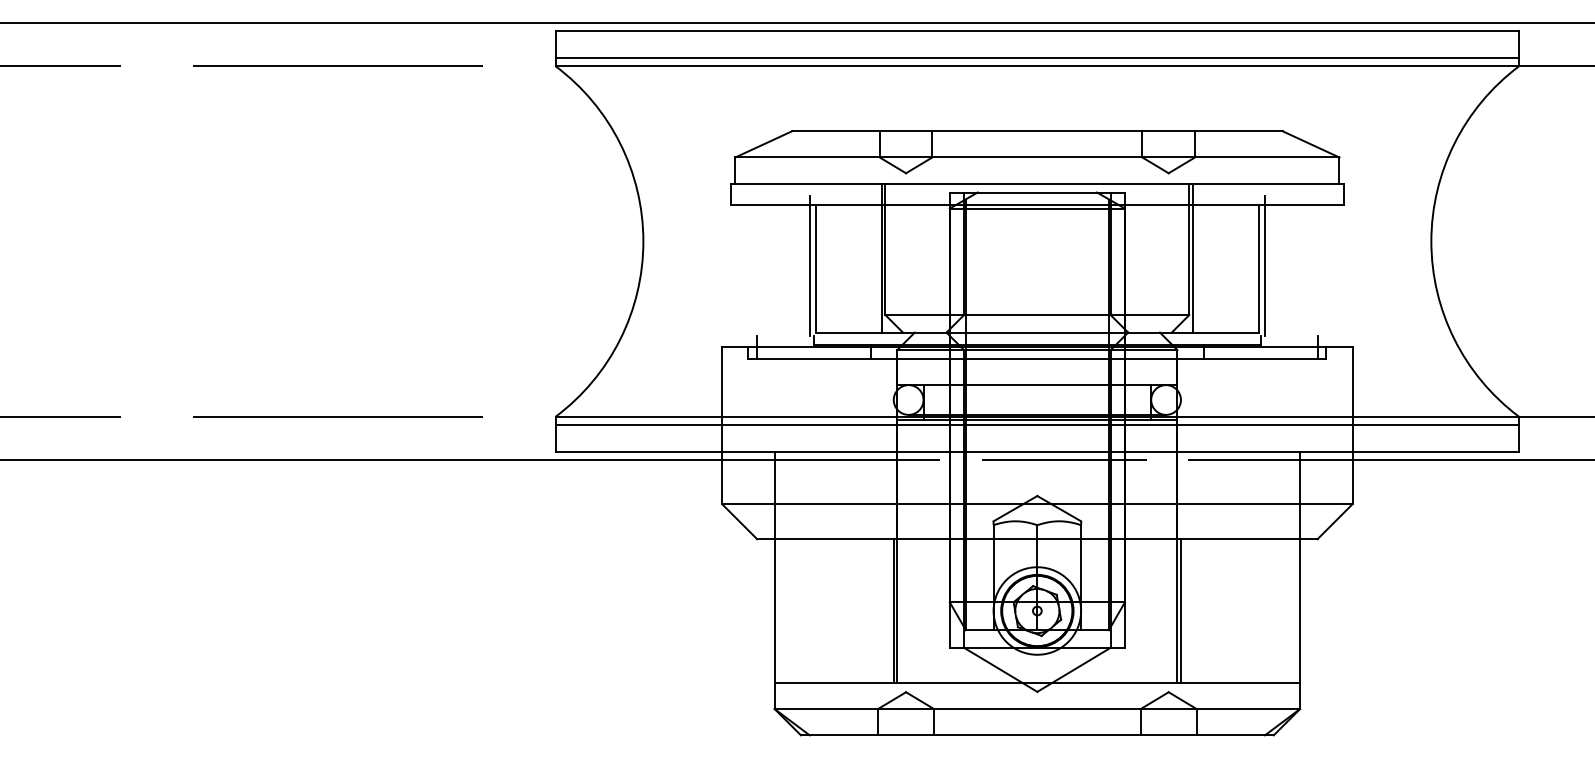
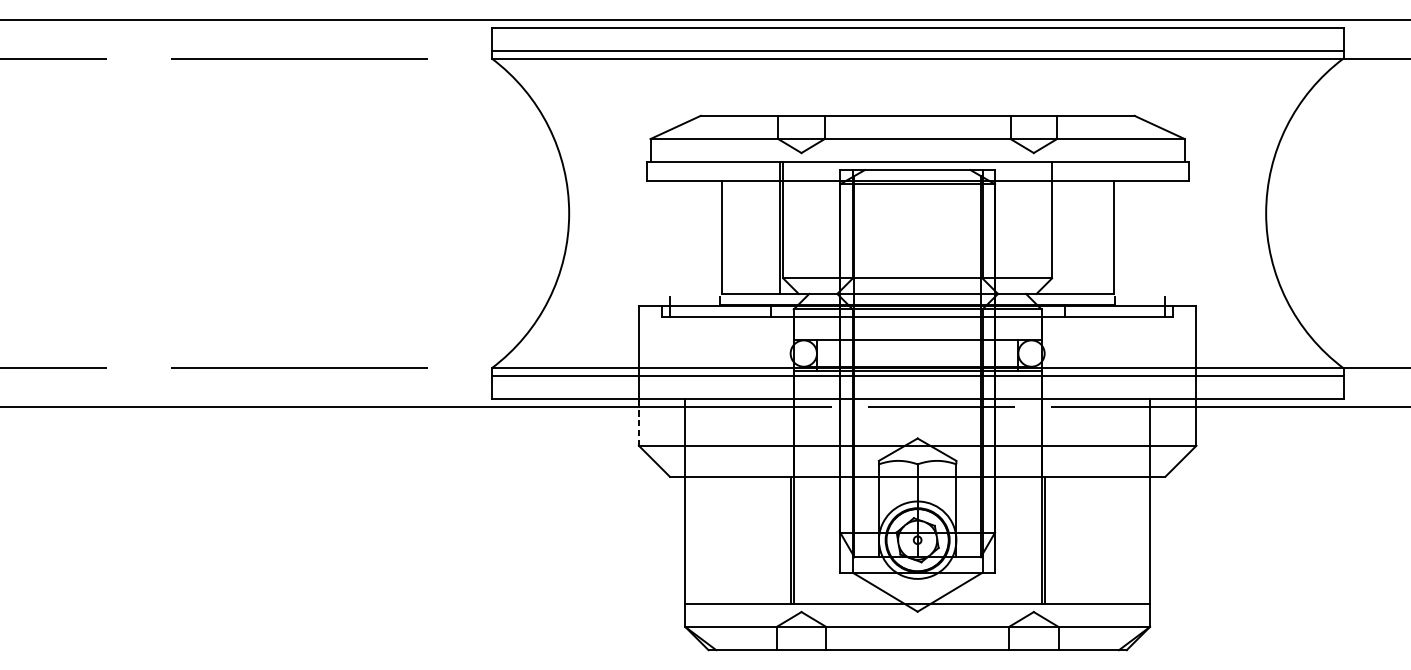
line: (1193, 257) -> (1055, 227), removed
line: (809, 266) -> (716, 235), removed
line: (1265, 266) -> (1119, 235), removed
line: (722, 482) -> (639, 426), solid -> dashed

